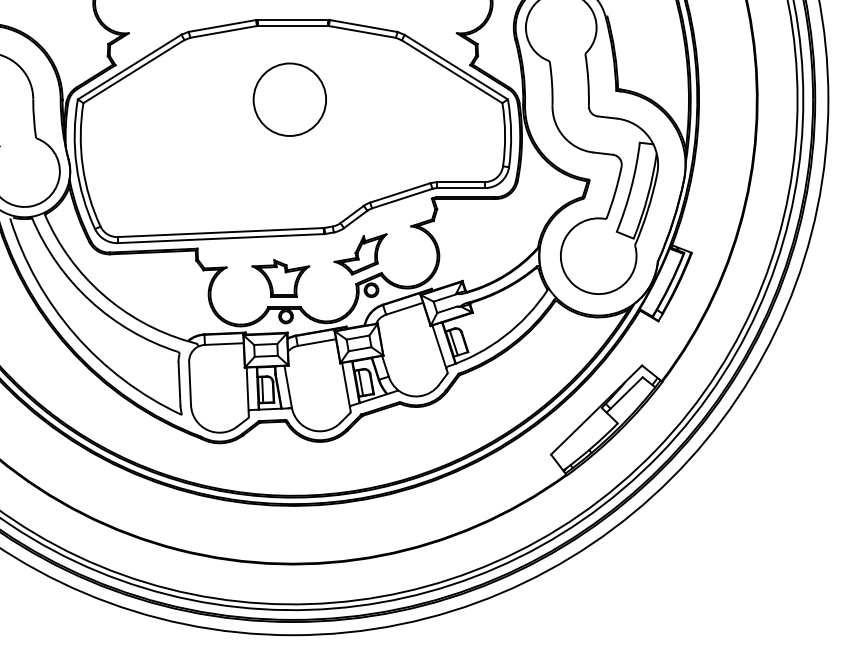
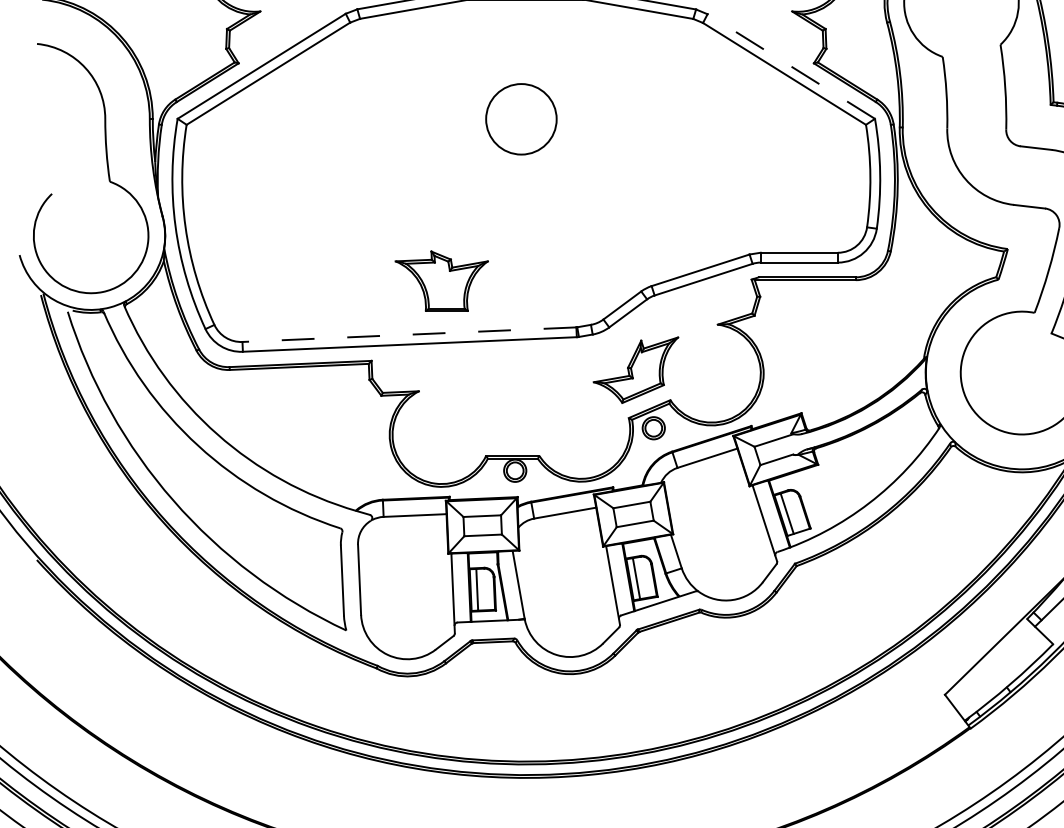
line: (456, 67) -> (791, 67), solid -> dashed
circle: (289, 99) -> (520, 118), size x0.6
line: (220, 232) -> (408, 334), solid -> dashed
part: (280, 278) -> (441, 281), moved

